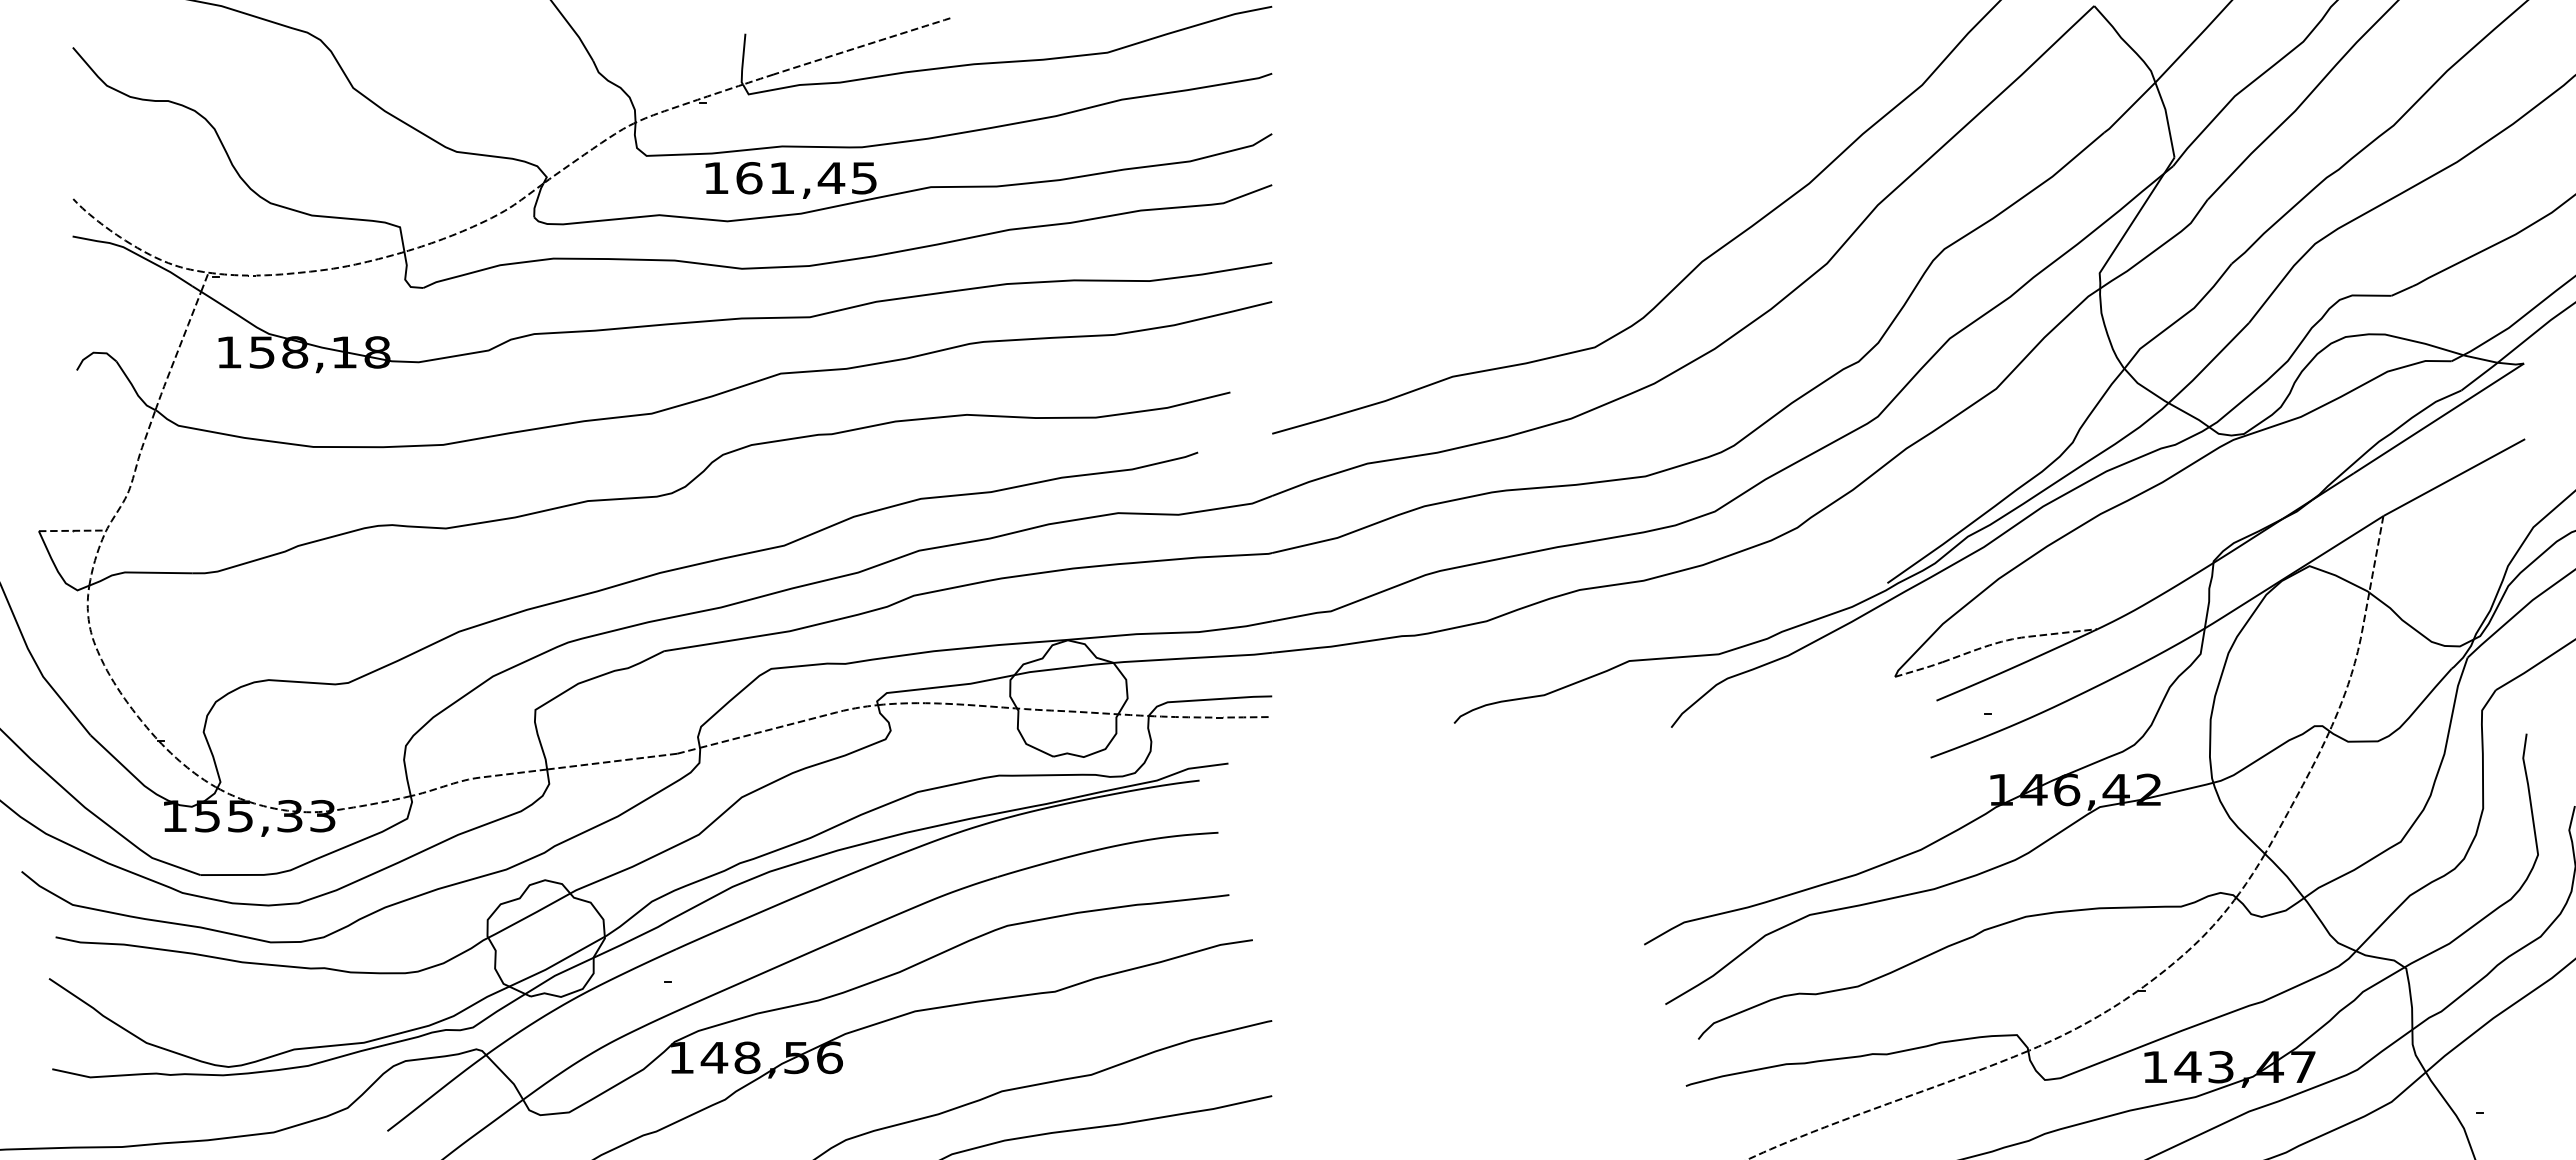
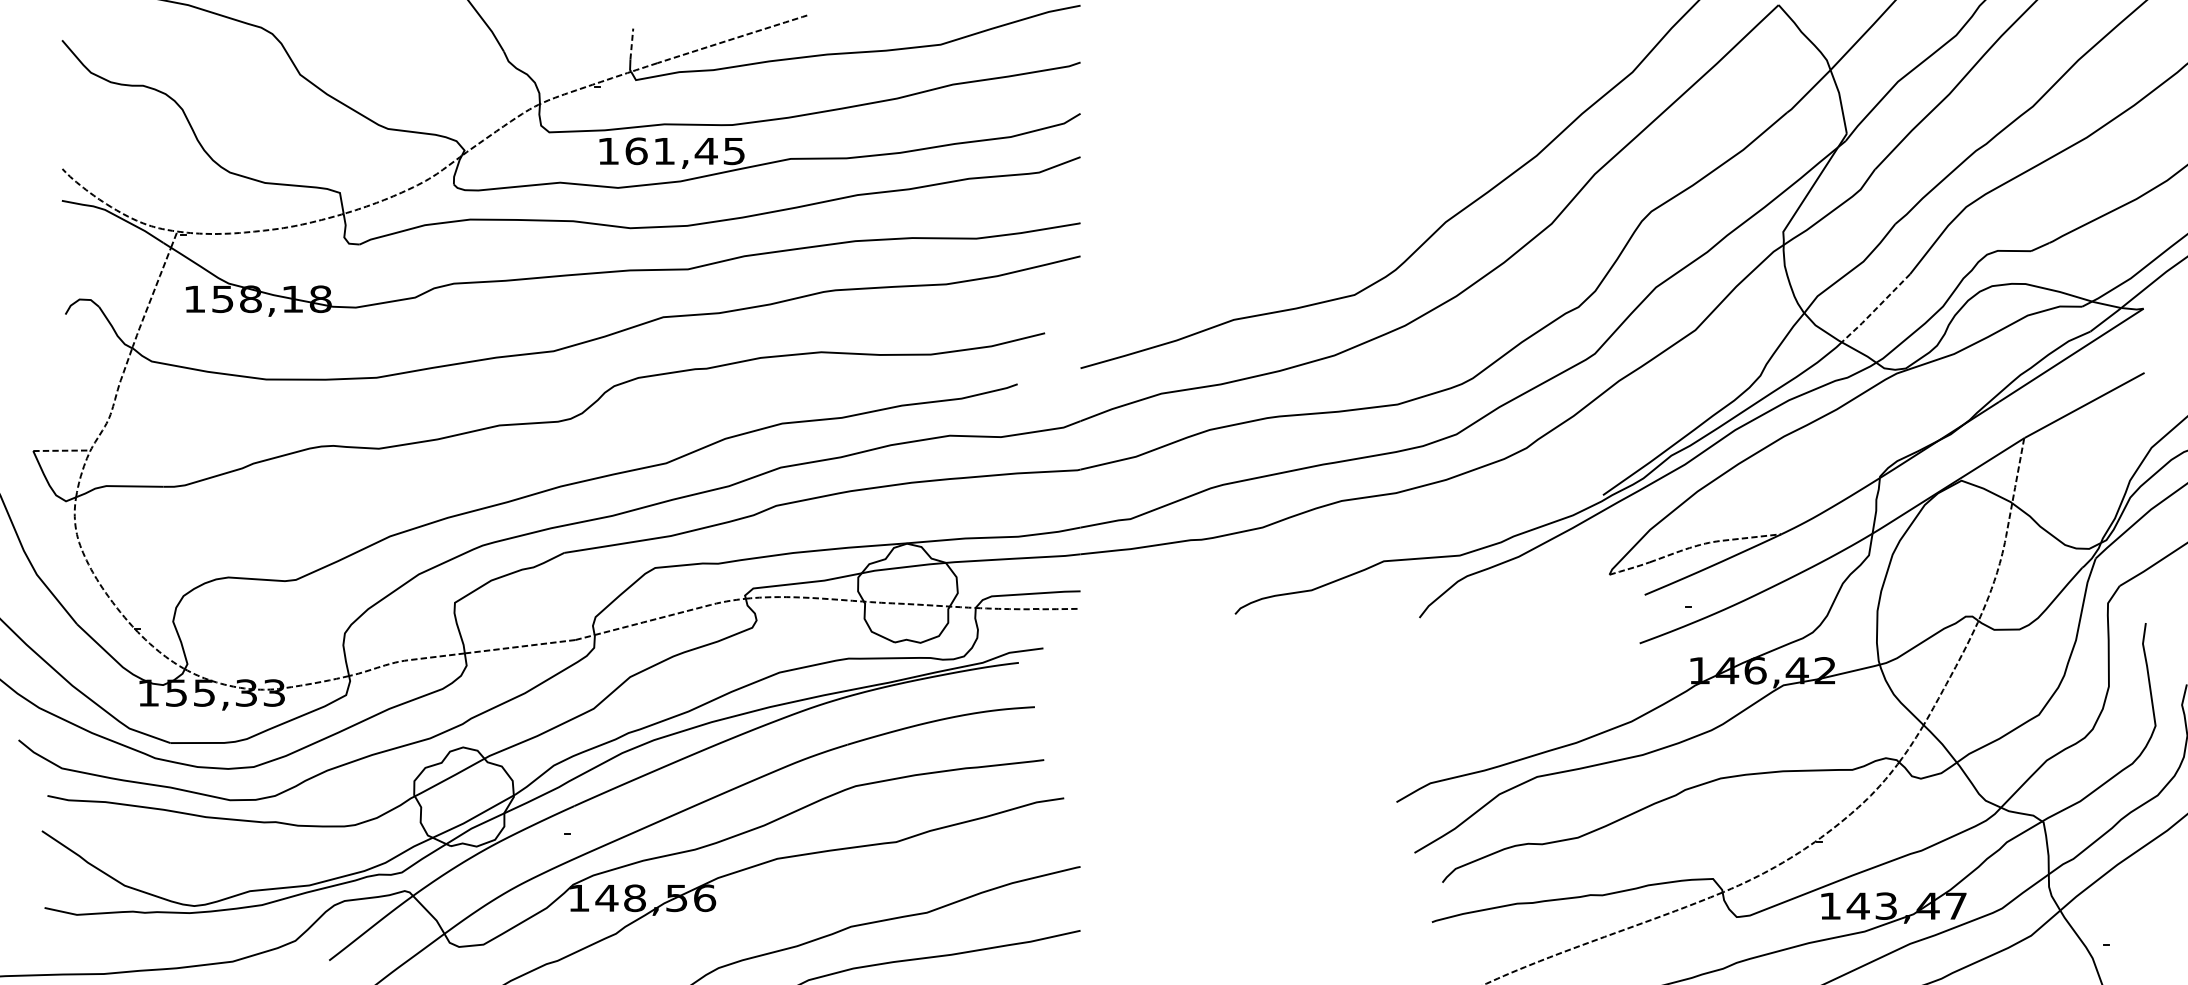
line: (743, 51) -> (631, 43), solid -> dashed
line: (2209, 363) -> (1876, 308), solid -> dashed

